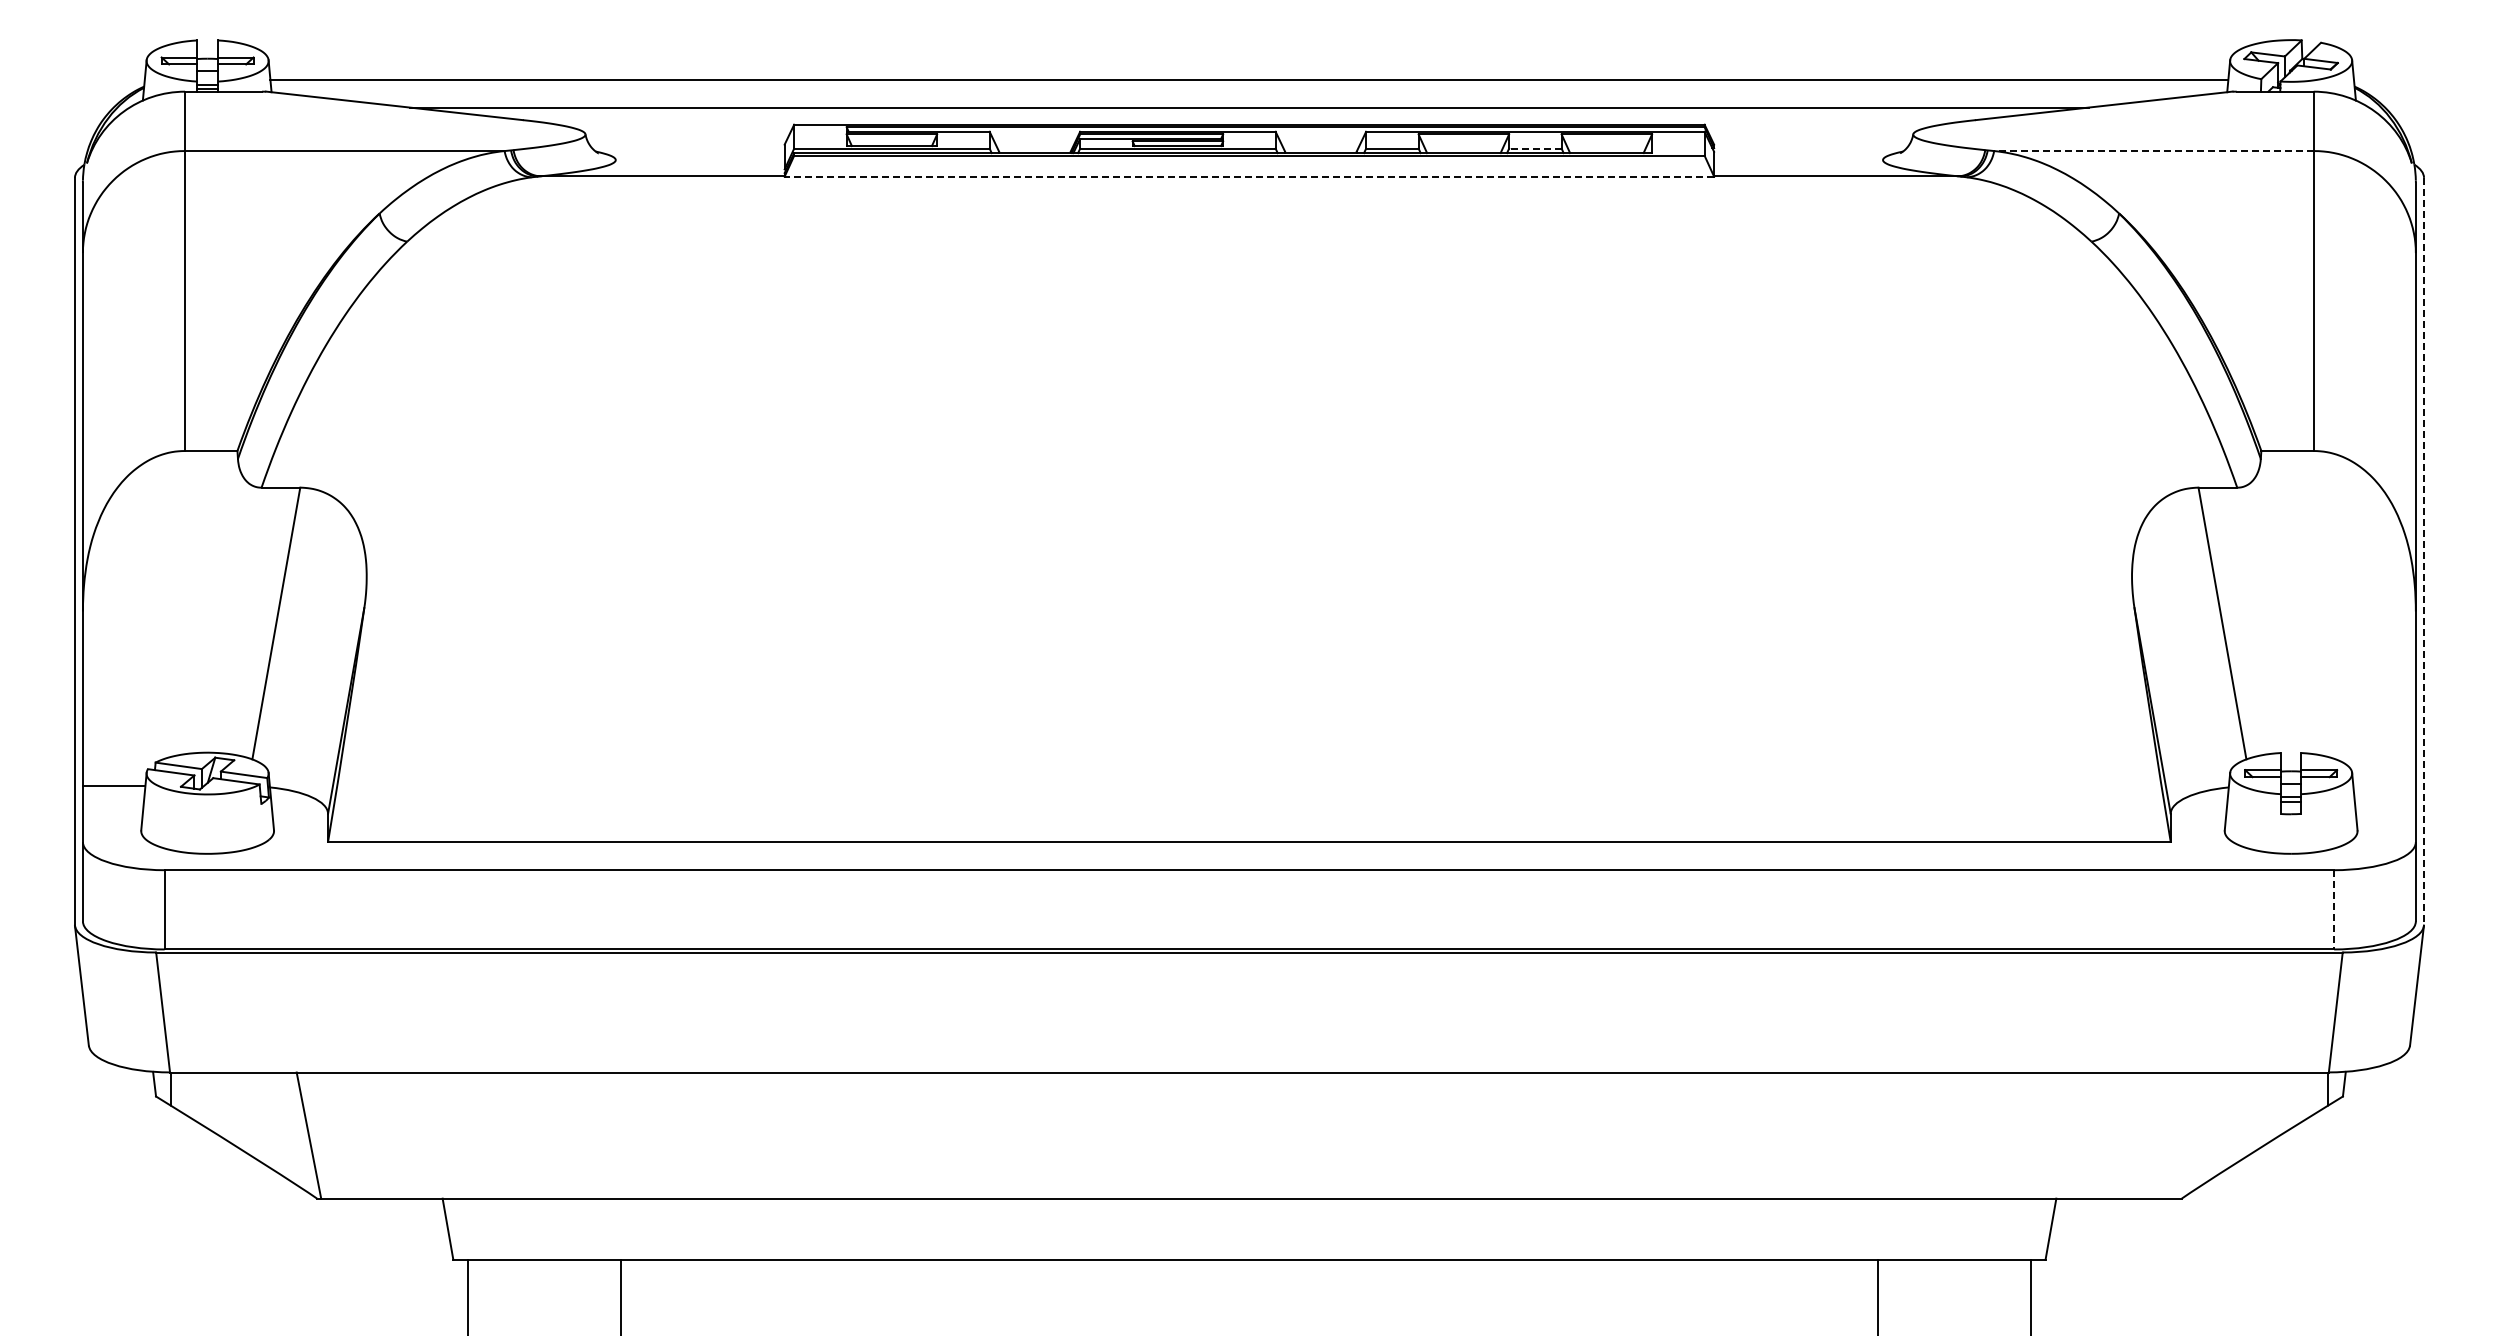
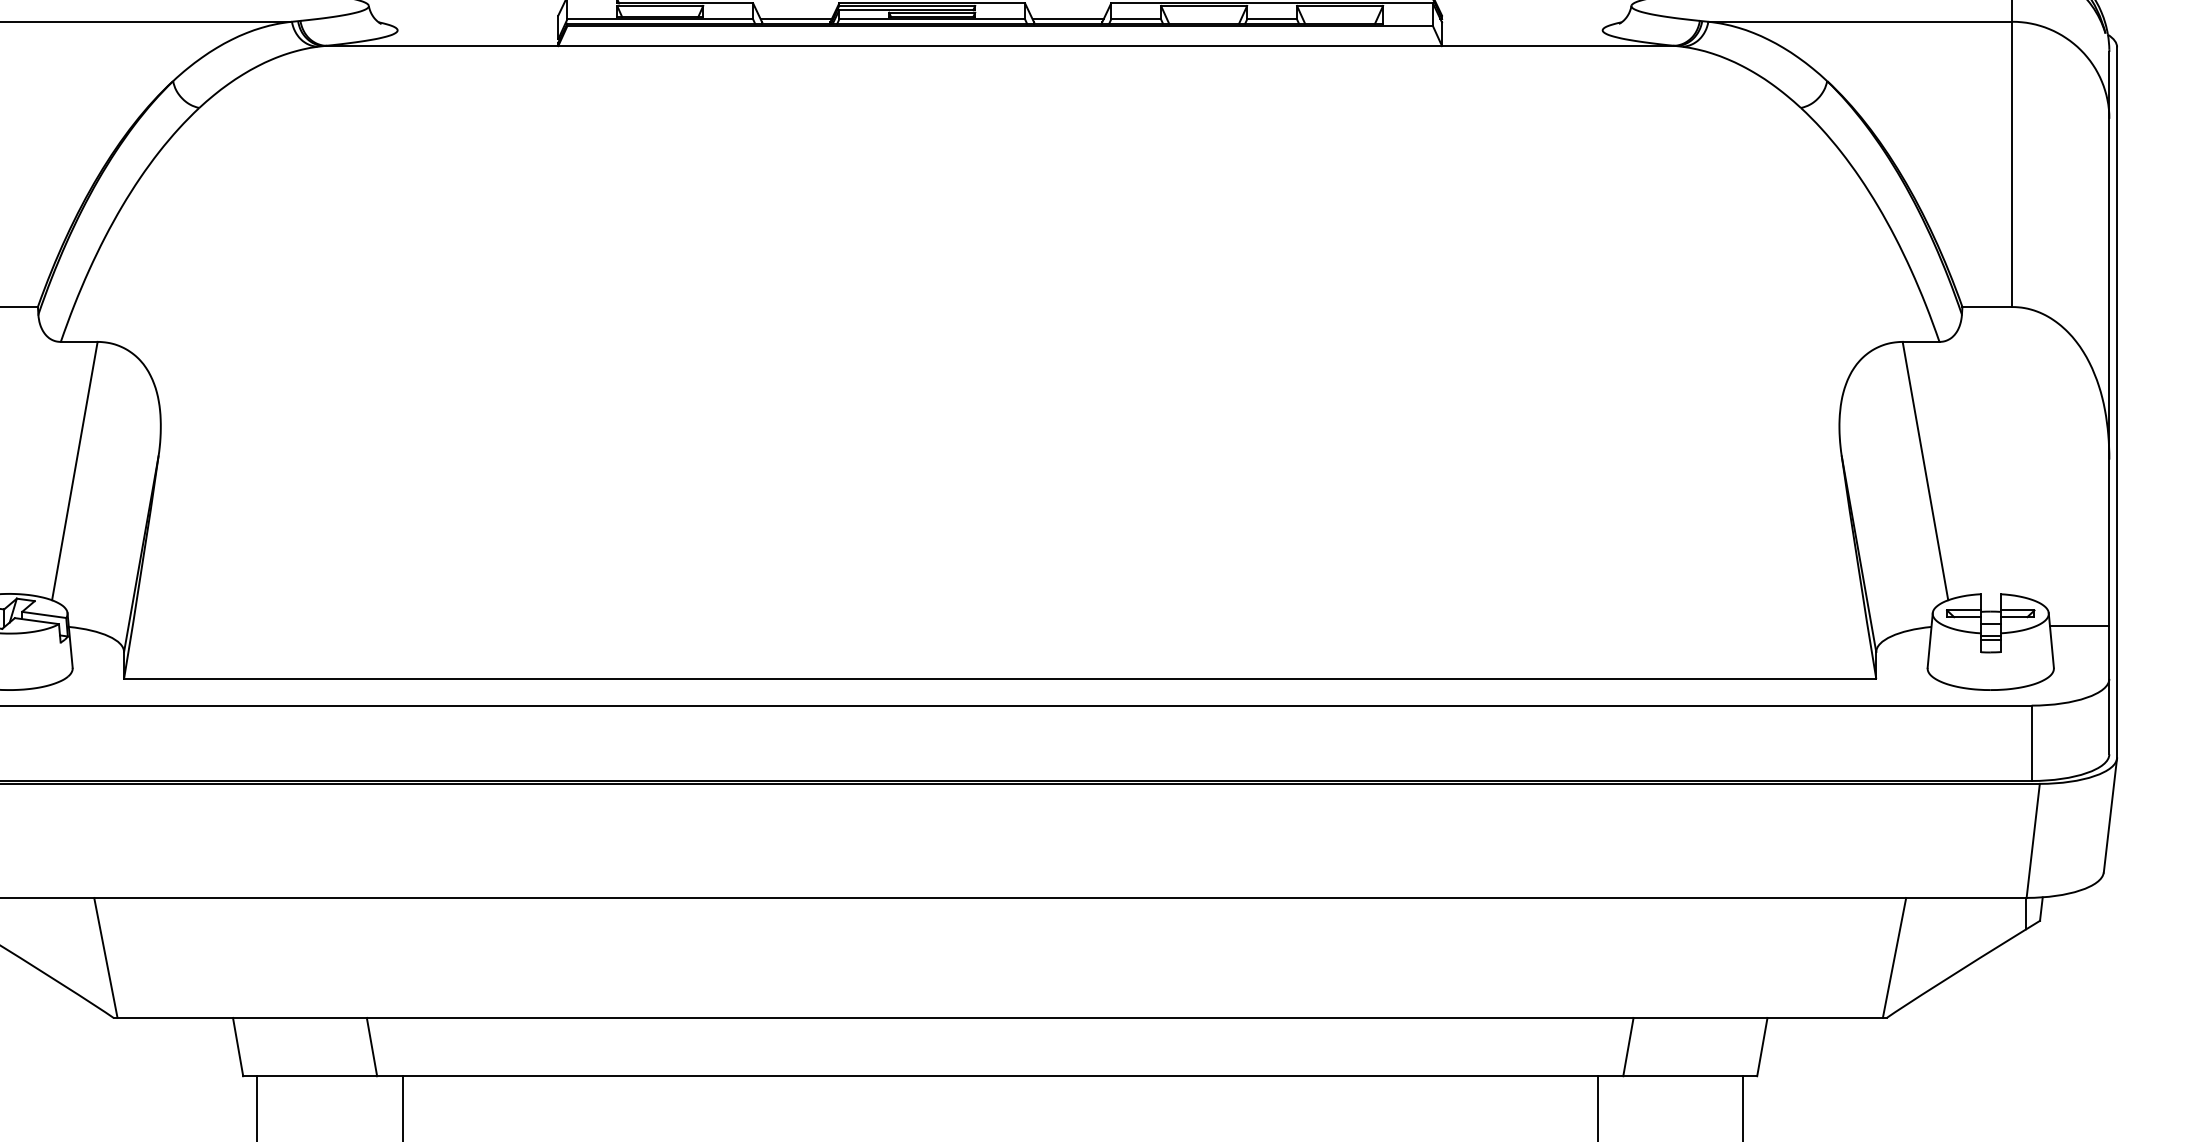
line: (1034, 148) -> (795, 19), added
line: (1320, 148) -> (1067, 19), added
line: (1534, 148) -> (1271, 19), dashed -> solid
line: (2153, 151) -> (1859, 22), dashed -> solid
line: (1249, 176) -> (1000, 45), dashed -> solid
line: (2424, 551) -> (2117, 402), dashed -> solid
line: (2384, 786) -> (2079, 626), added
line: (2334, 909) -> (2031, 743), dashed -> solid
line: (2189, 1135) -> (1894, 957), added
line: (588, 1228) -> (371, 1046), added
line: (1909, 1228) -> (1627, 1046), added

